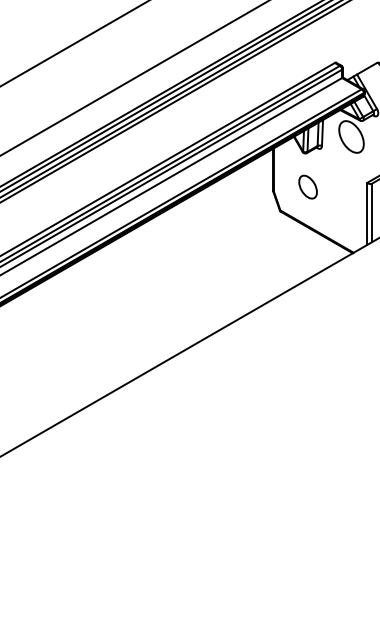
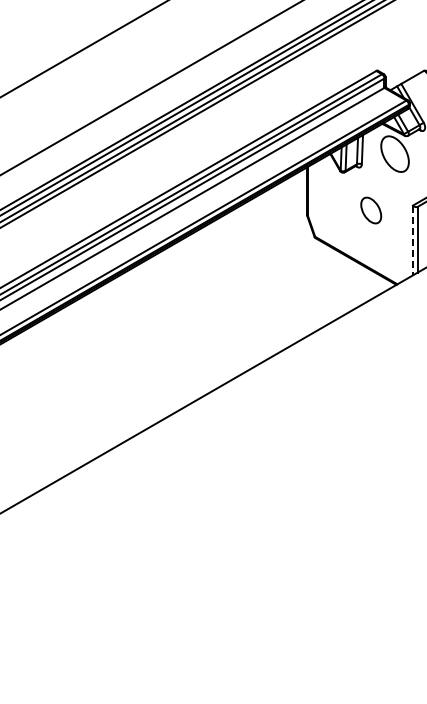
part: (308, 187) -> (371, 210), moved
line: (367, 213) -> (412, 240), solid -> dashed

